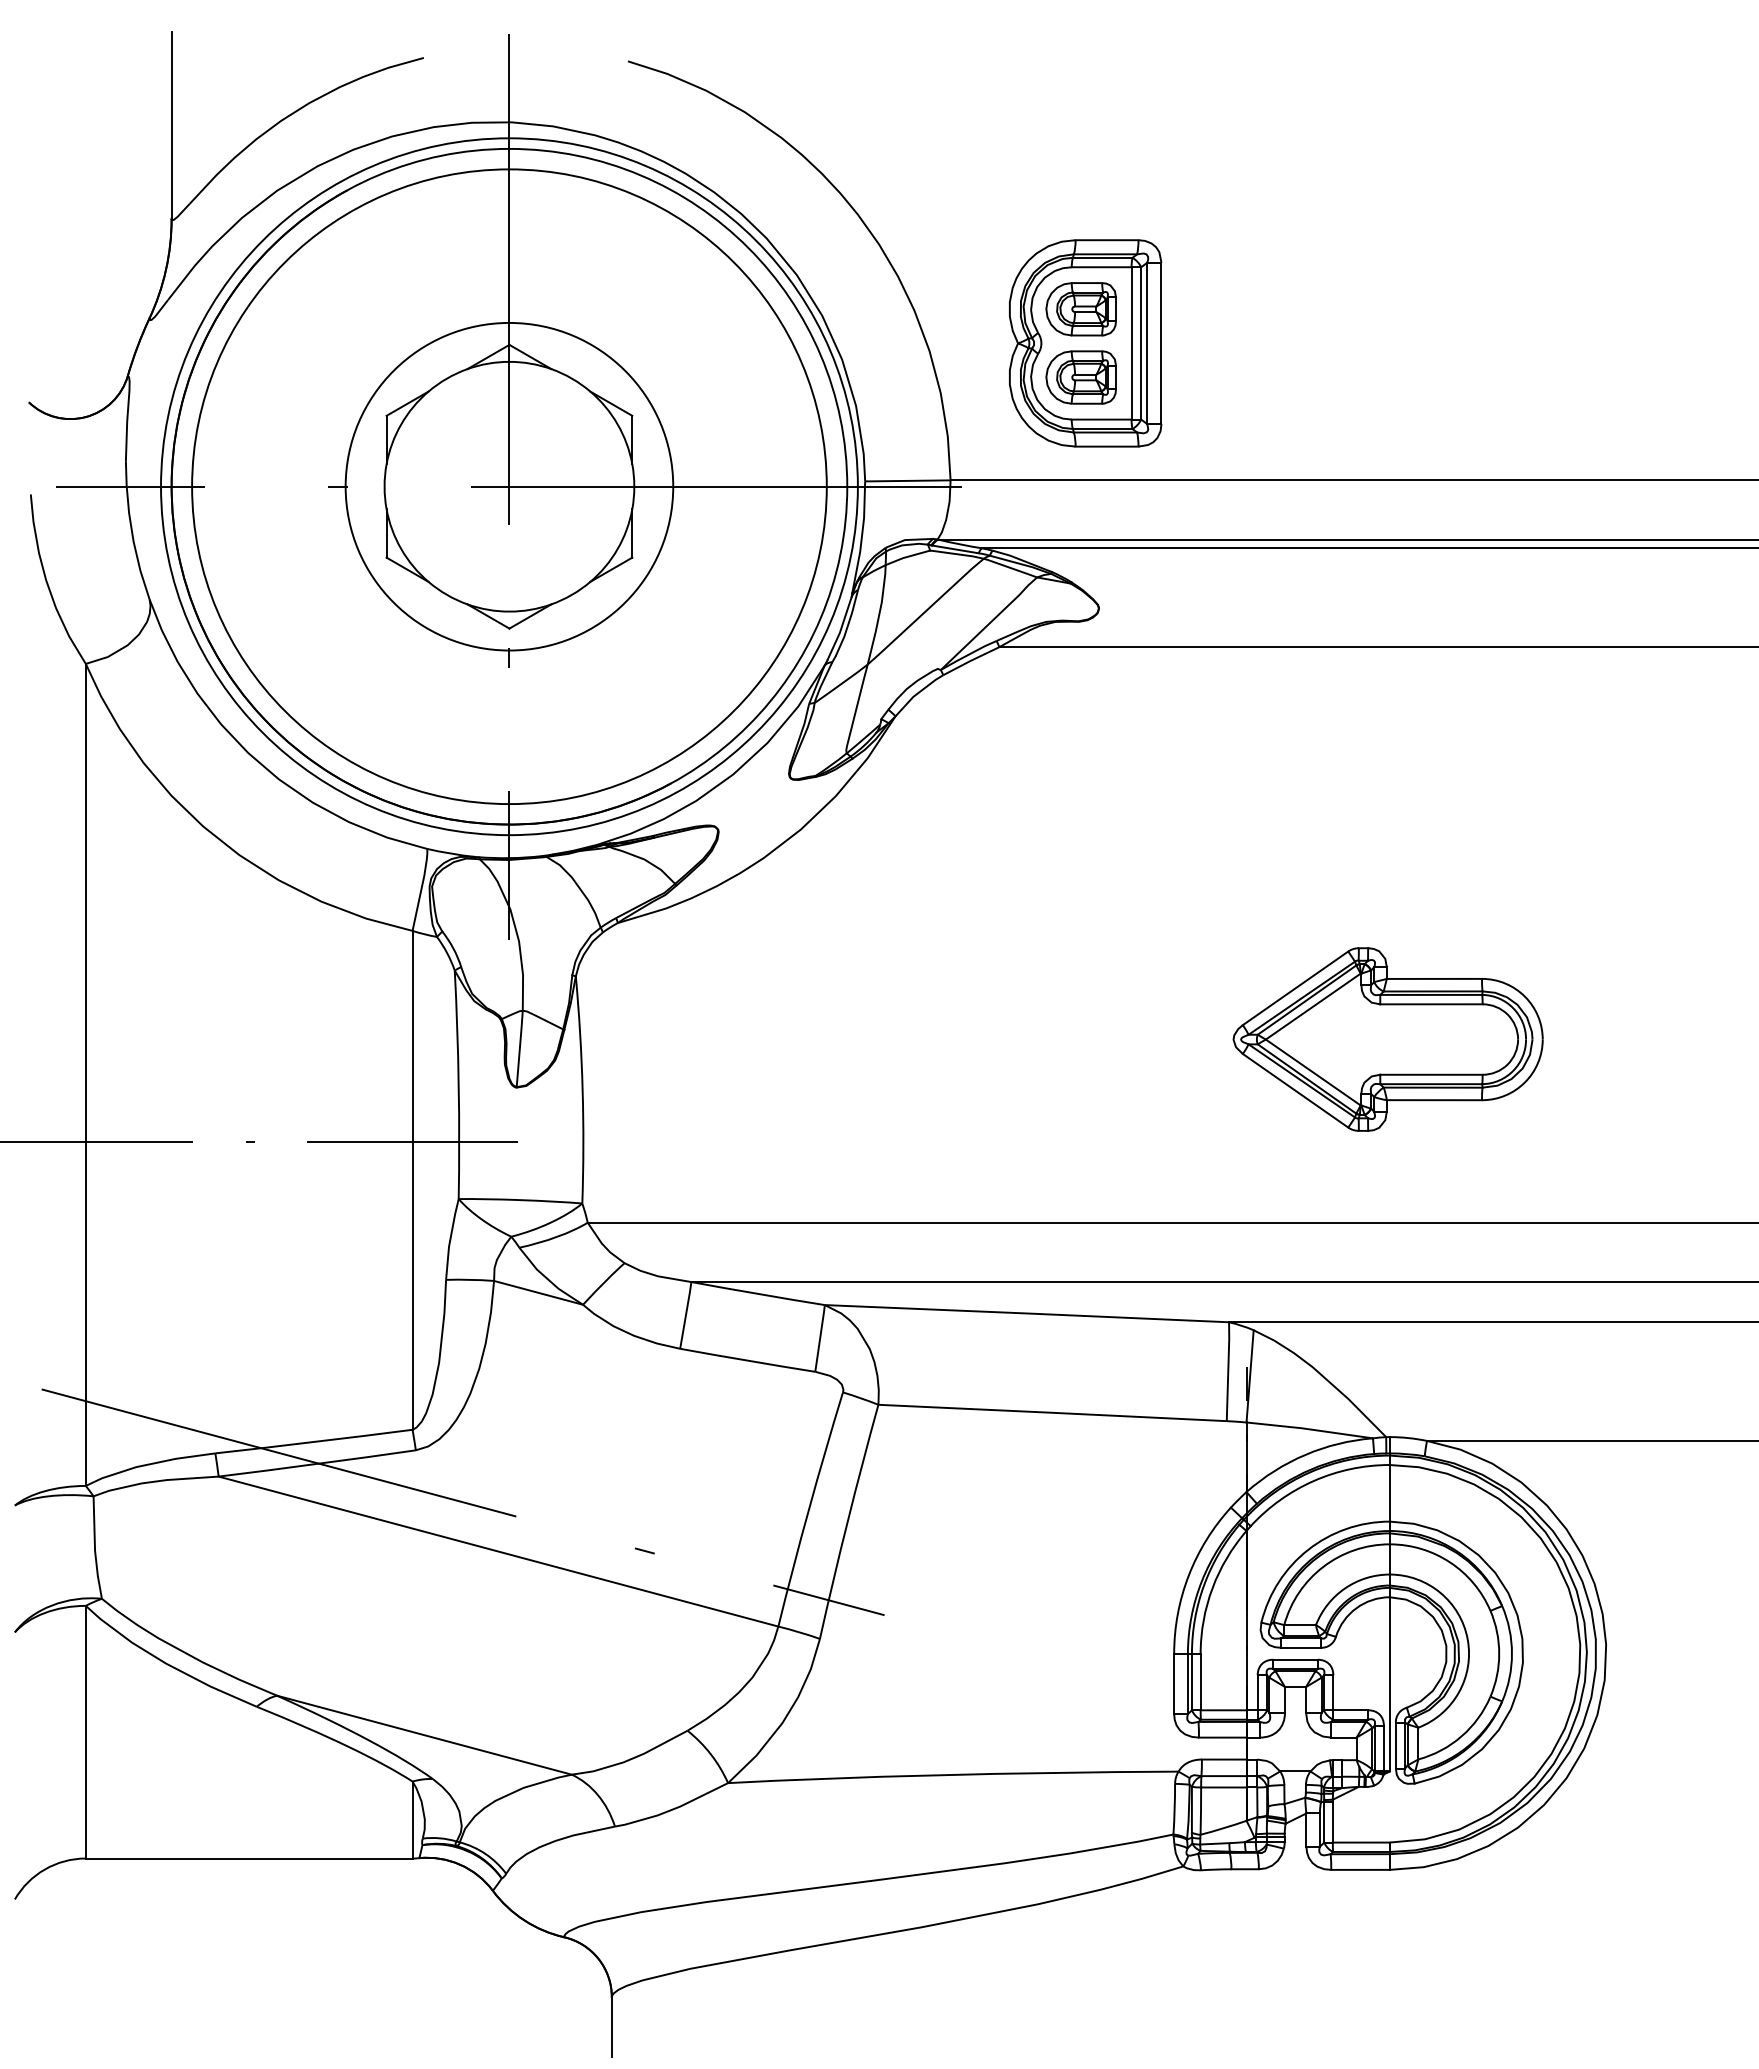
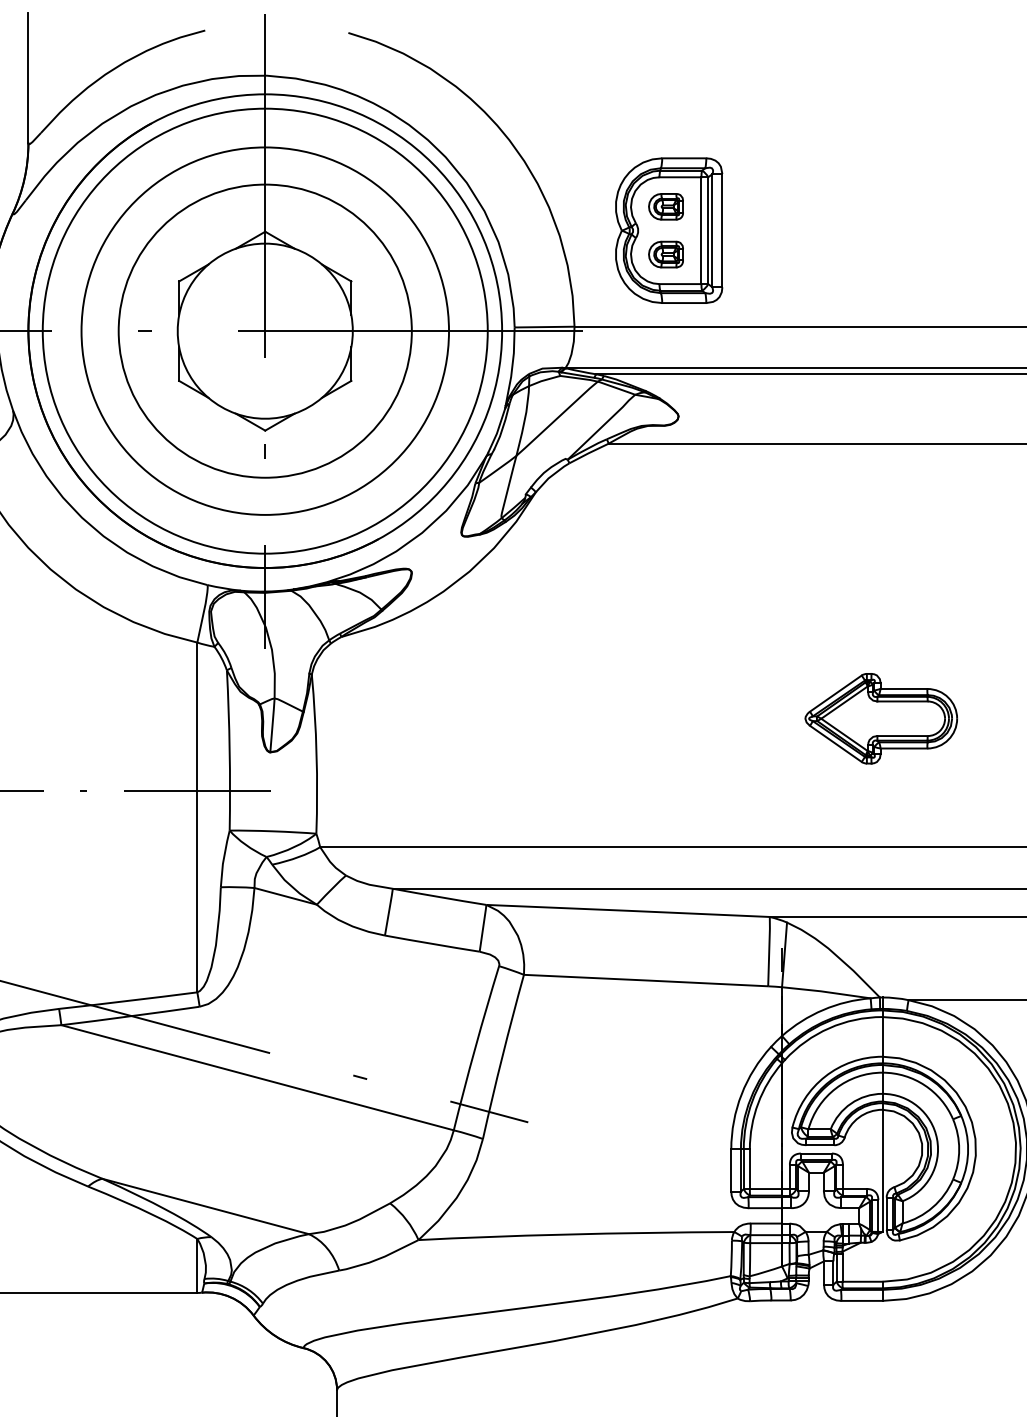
part: (1080, 309) -> (665, 206), size x0.7
part: (1080, 377) -> (665, 254), size x0.7
circle: (509, 486) -> (265, 331), size x0.6
circle: (509, 486) -> (265, 331), size x1.6
part: (1387, 1039) -> (880, 718), size x0.7

